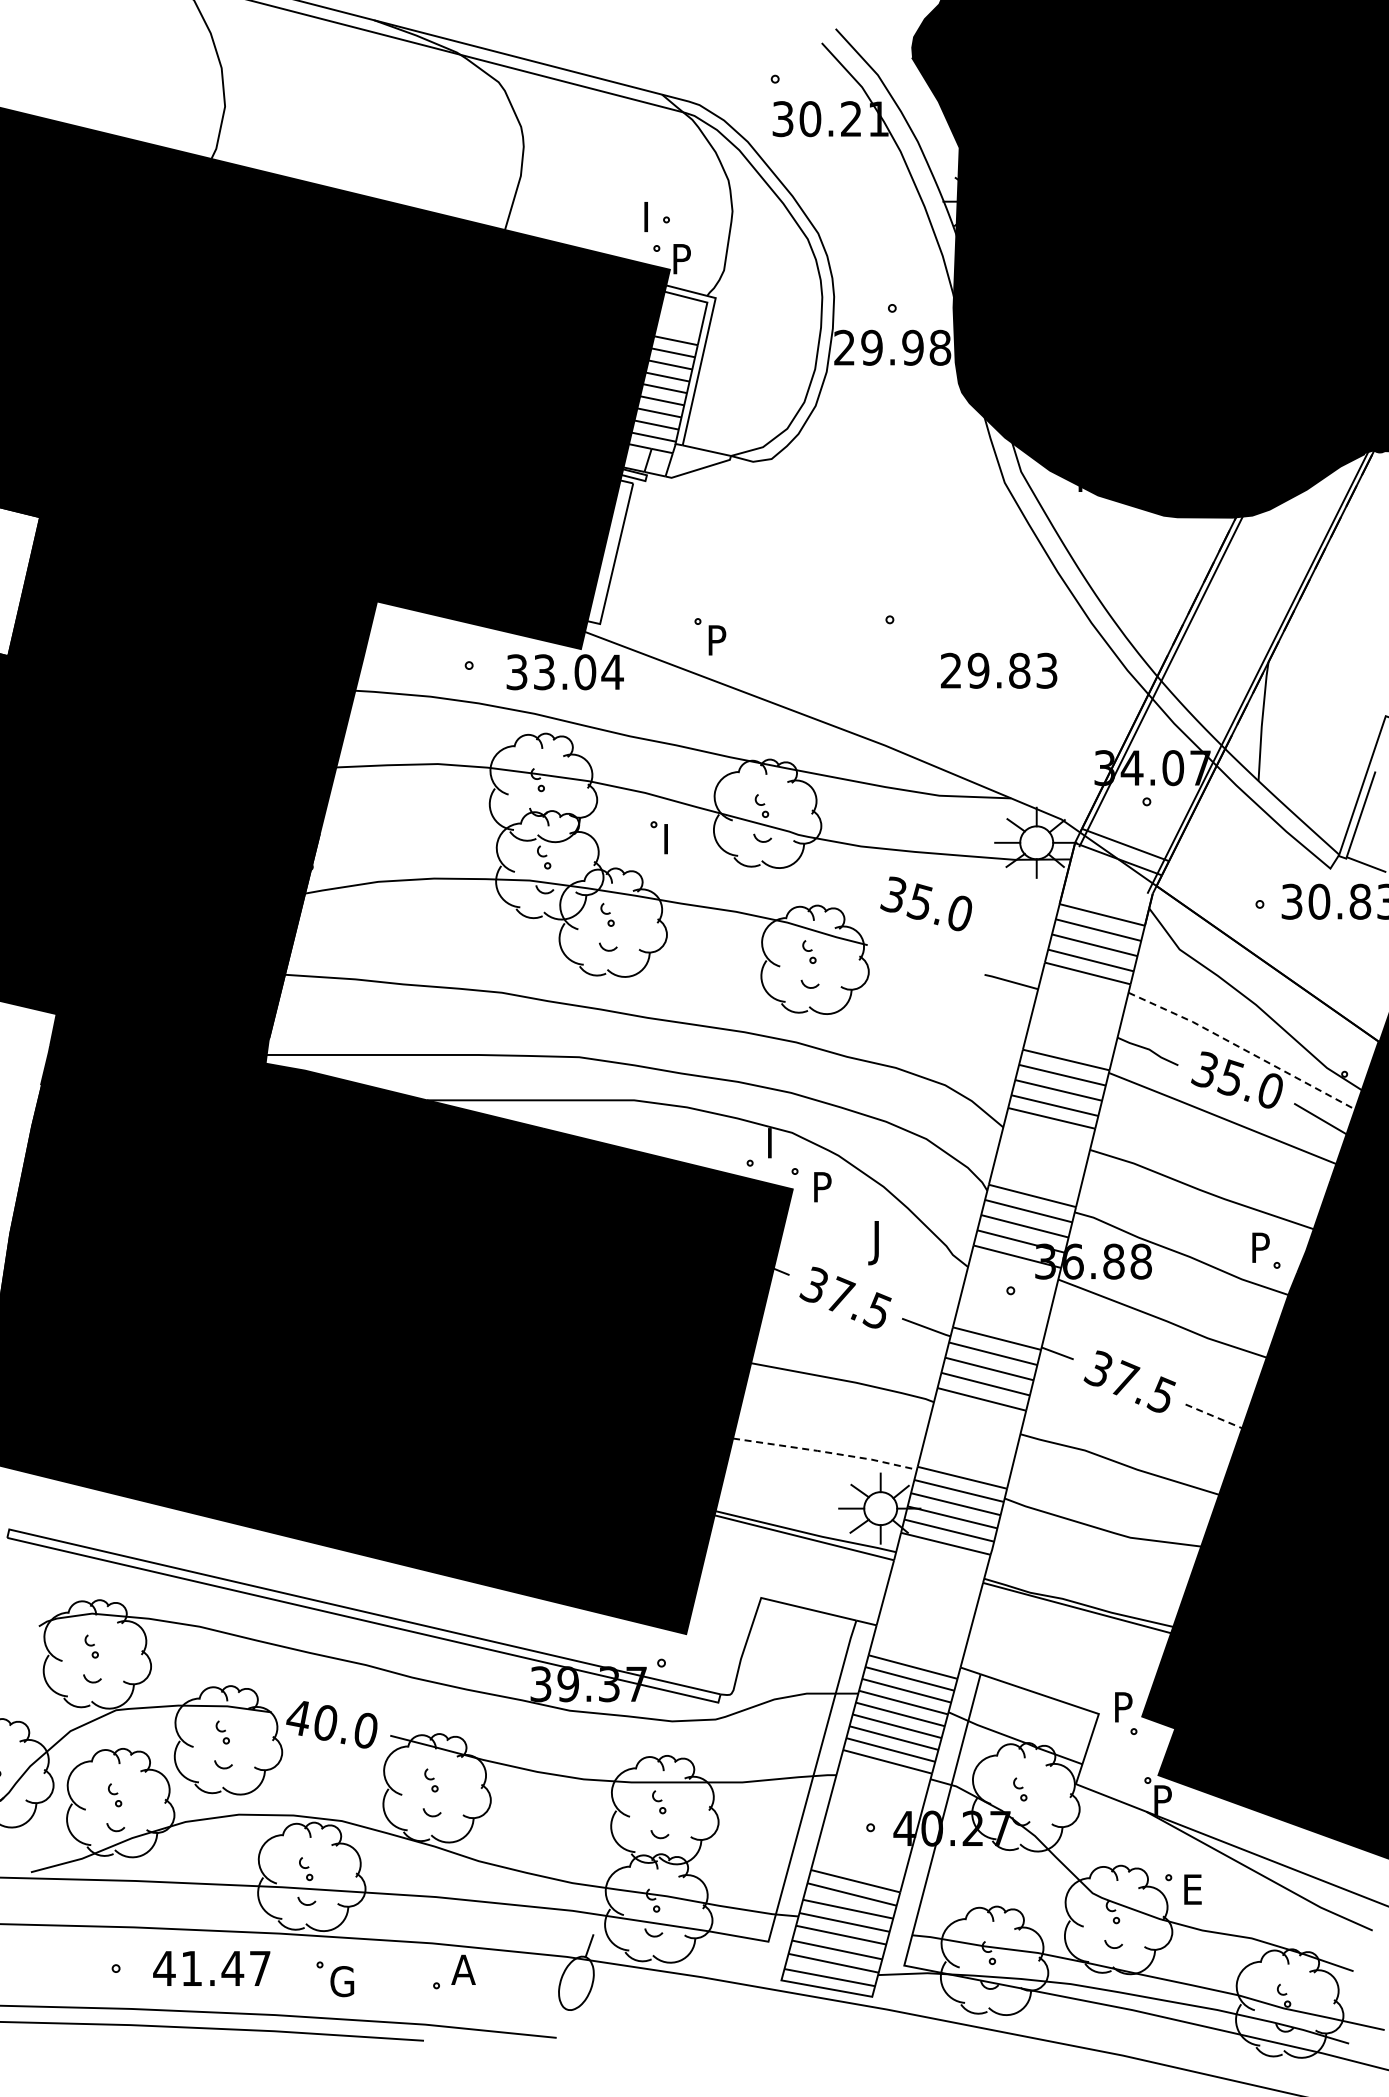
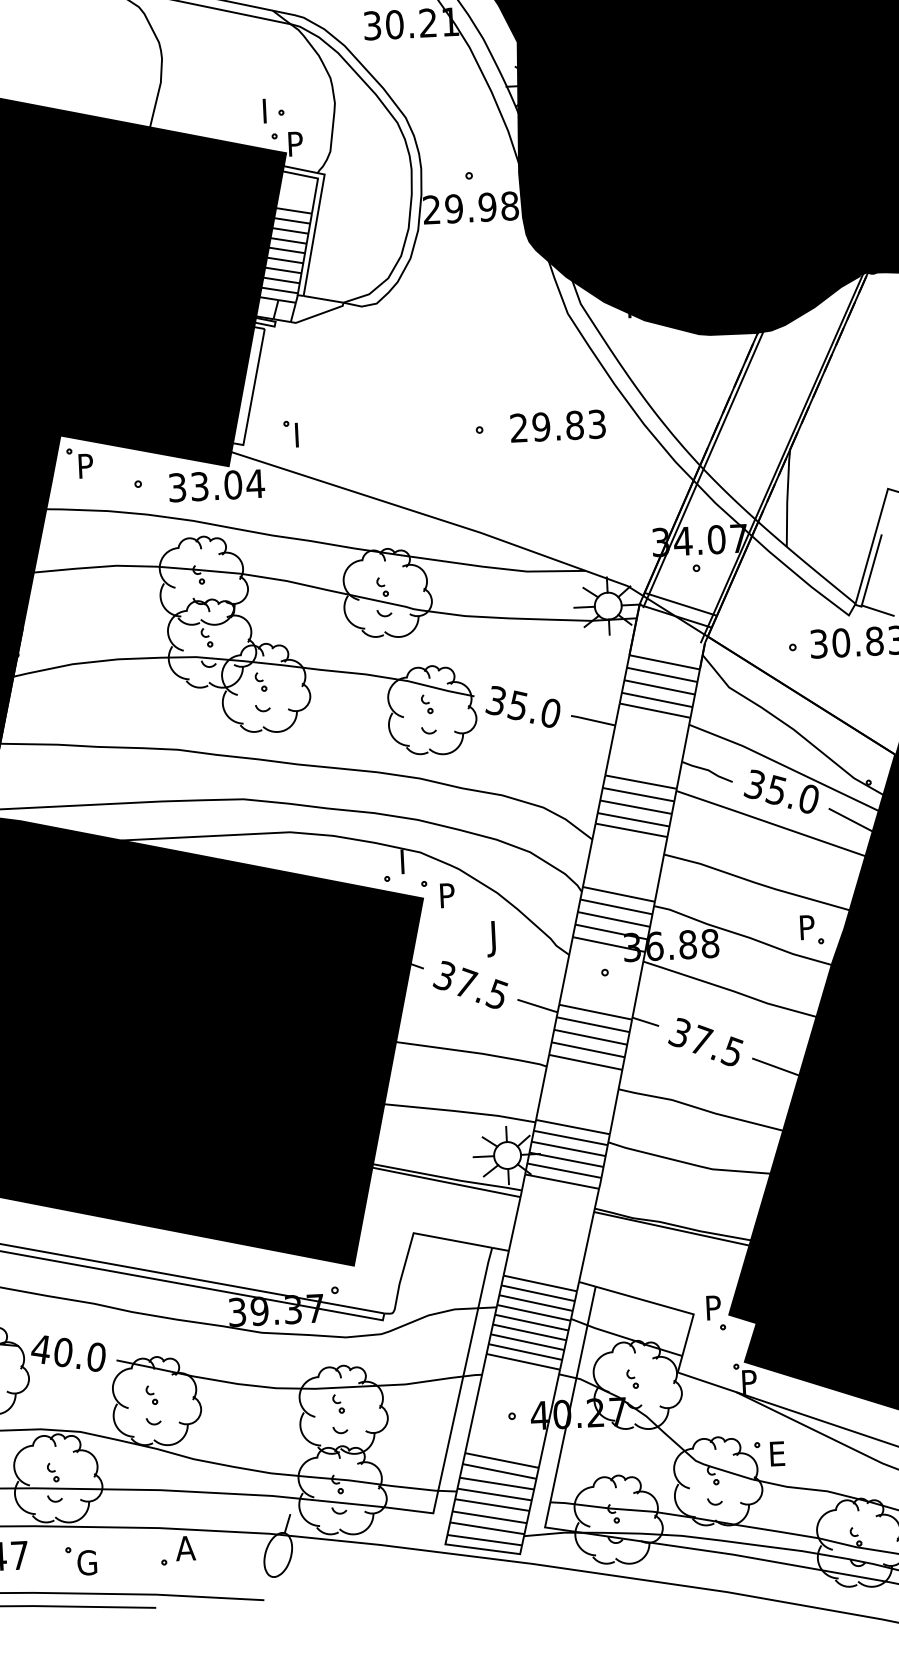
part: (710, 636) -> (80, 463), moved
text: (999, 670) -> (558, 425), moved
part: (658, 837) -> (290, 434), moved
text: (925, 903) -> (522, 706), moved
line: (1242, 1048) -> (784, 765), dashed -> solid
line: (1213, 1416) -> (775, 1067), dashed -> solid
line: (825, 1452) -> (460, 1111), dashed -> solid

